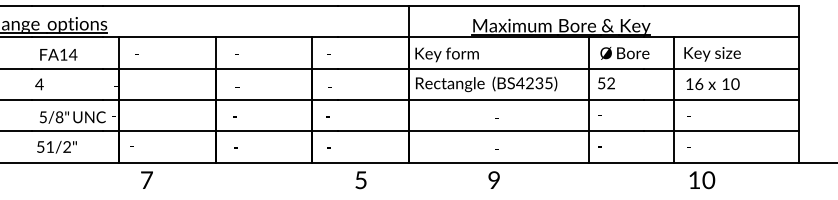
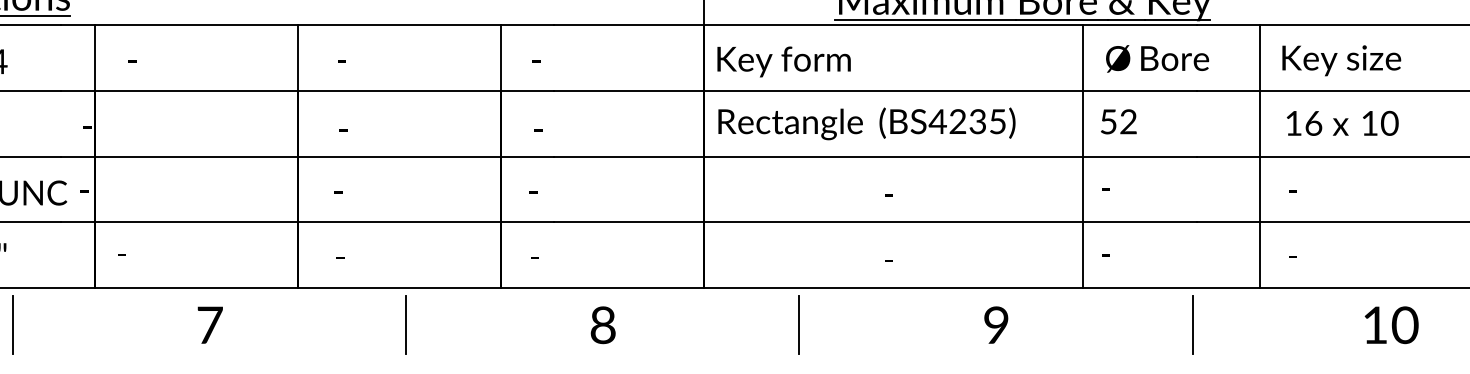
line: (80, 179) -> (13, 323), added
text: (146, 179) -> (209, 323), moved
line: (267, 179) -> (406, 323), added
line: (454, 179) -> (799, 323), added
text: (493, 179) -> (994, 323), moved
line: (641, 179) -> (1192, 323), added
text: (360, 180) -> (602, 325), 5 -> 8
text: (702, 180) -> (1391, 325), moved

